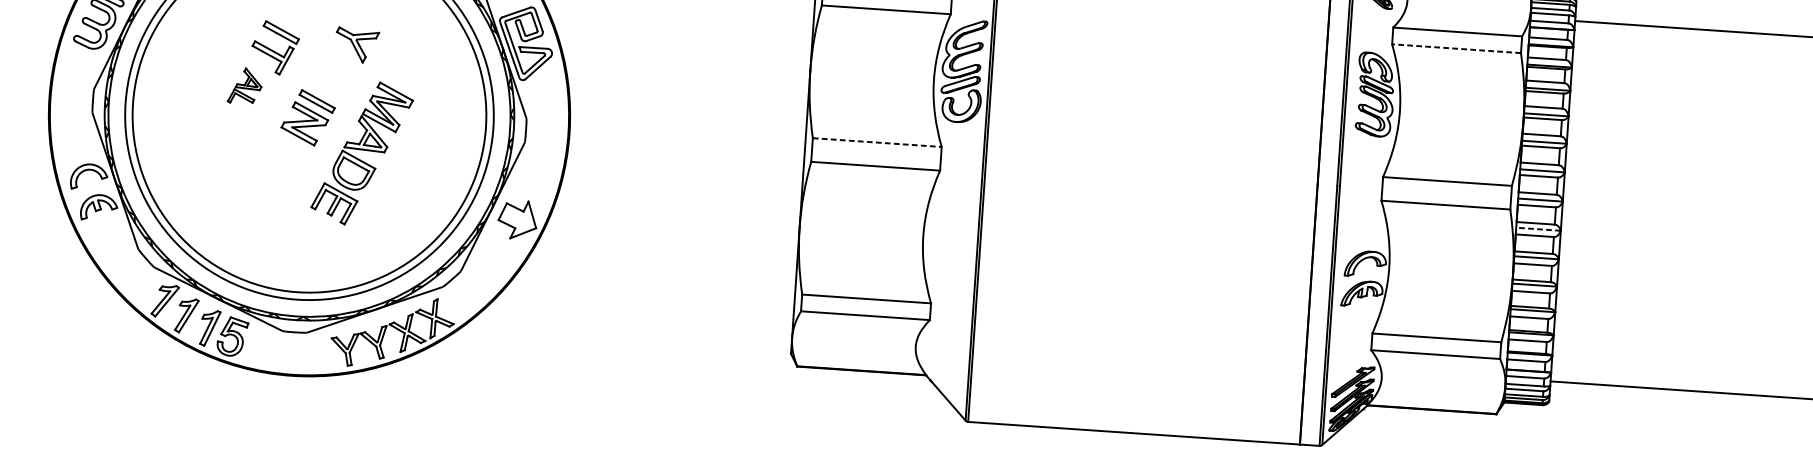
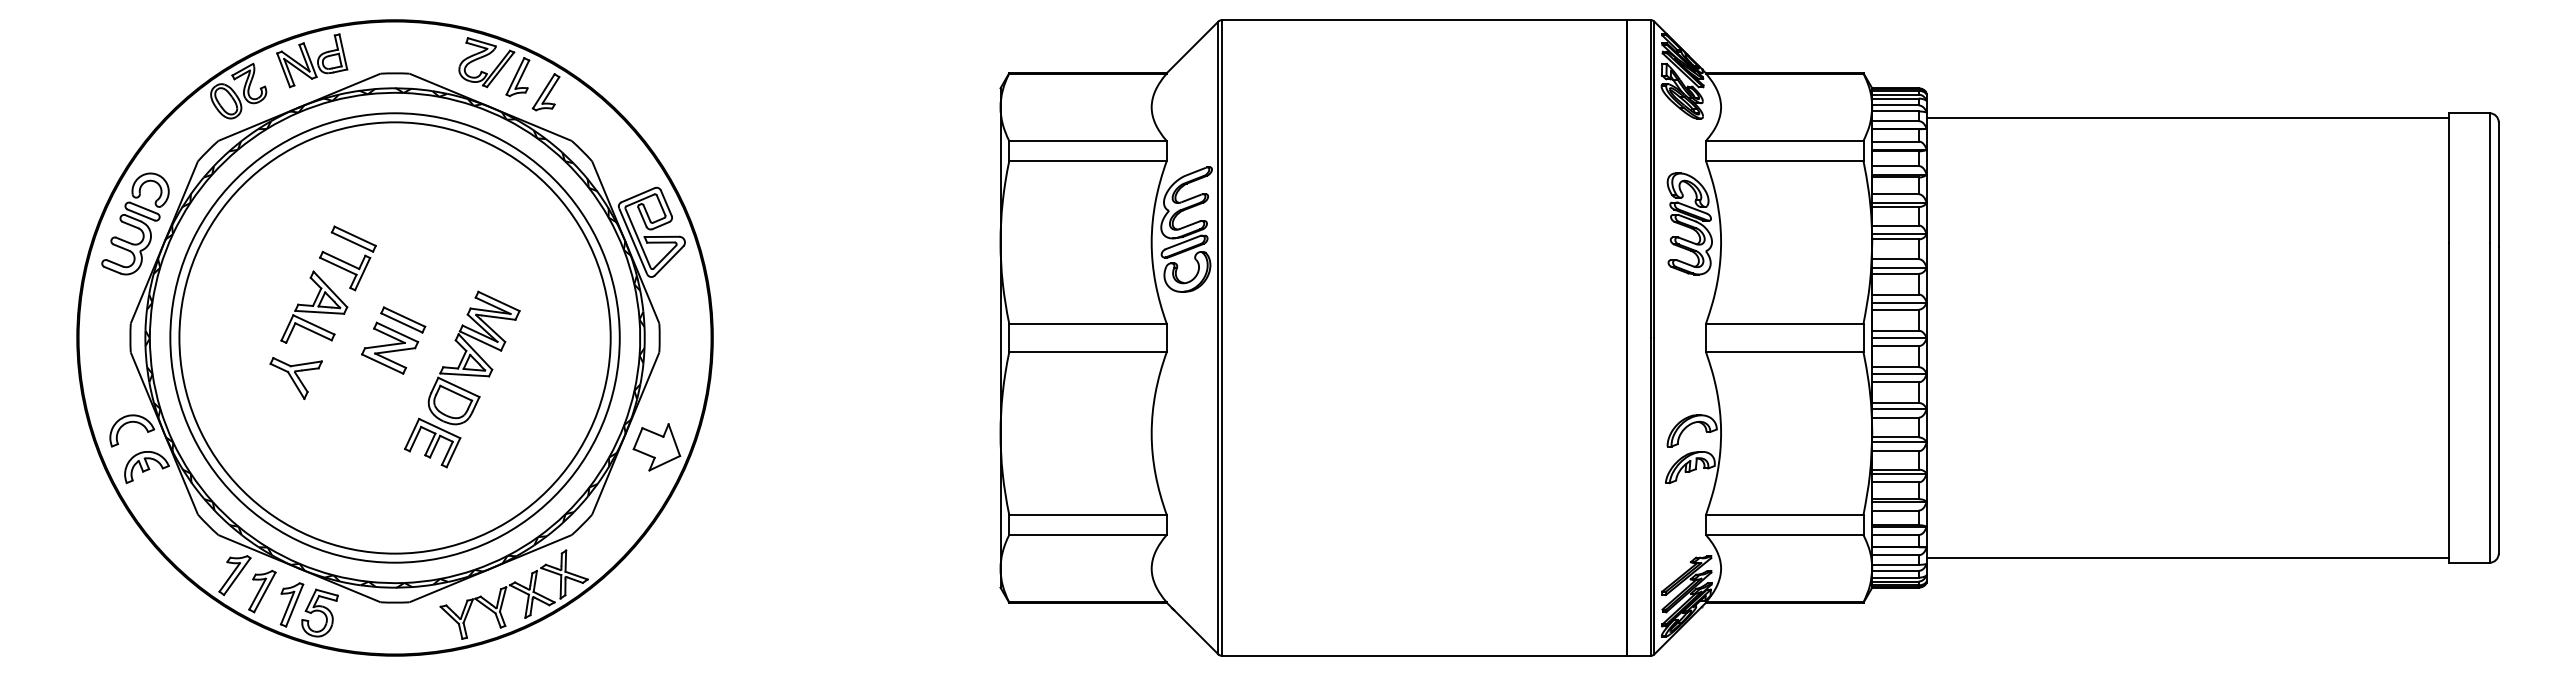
part: (356, 45) -> (295, 378), moved
line: (1456, 48) -> (1784, 161), dashed -> solid
part: (245, 85) -> (314, 306), size x1.67
line: (876, 142) -> (1087, 323), dashed -> solid
line: (1537, 229) -> (1898, 374), dashed -> solid

